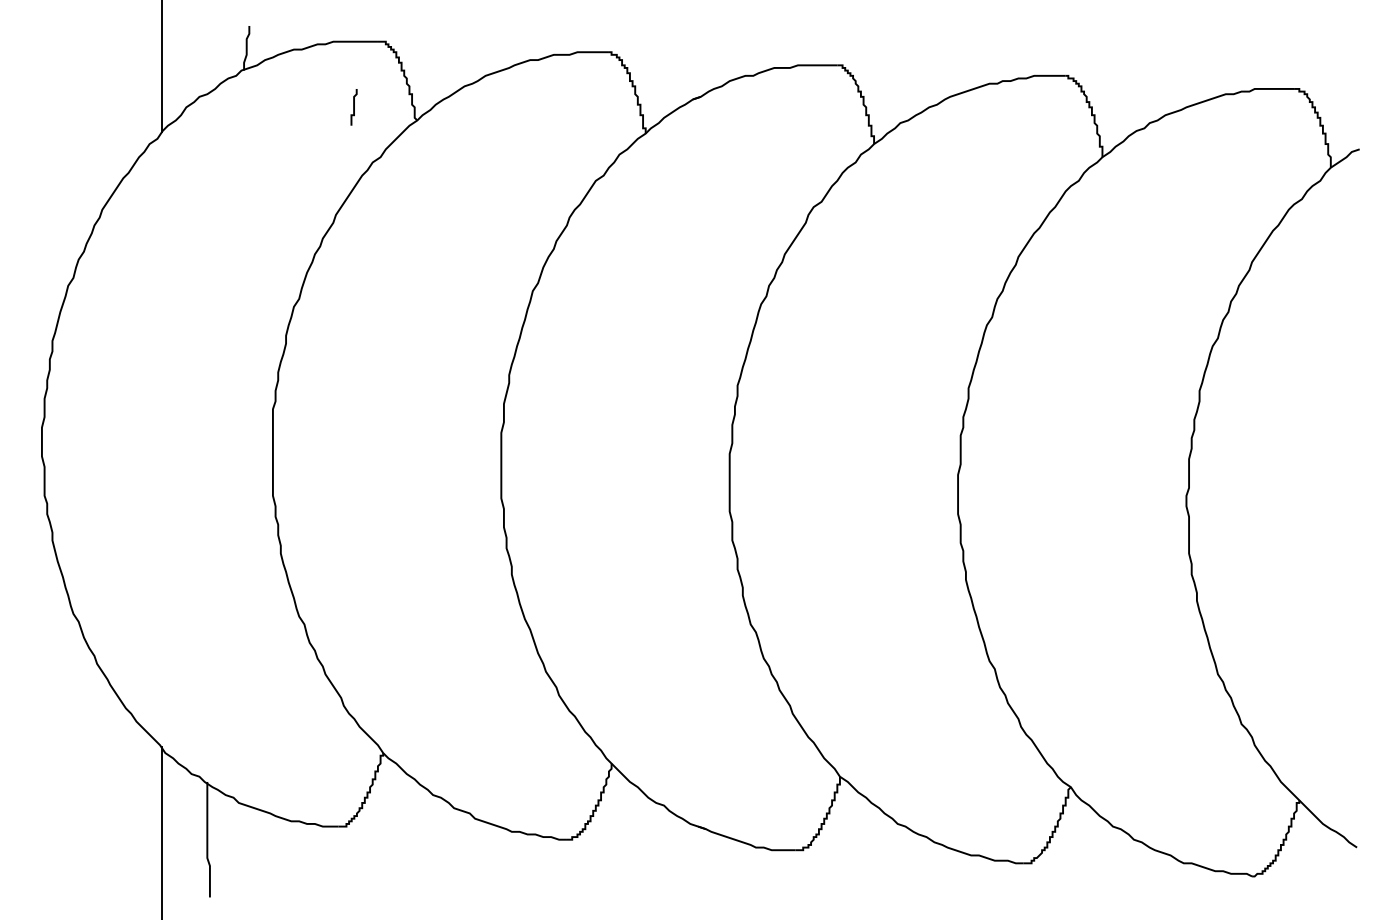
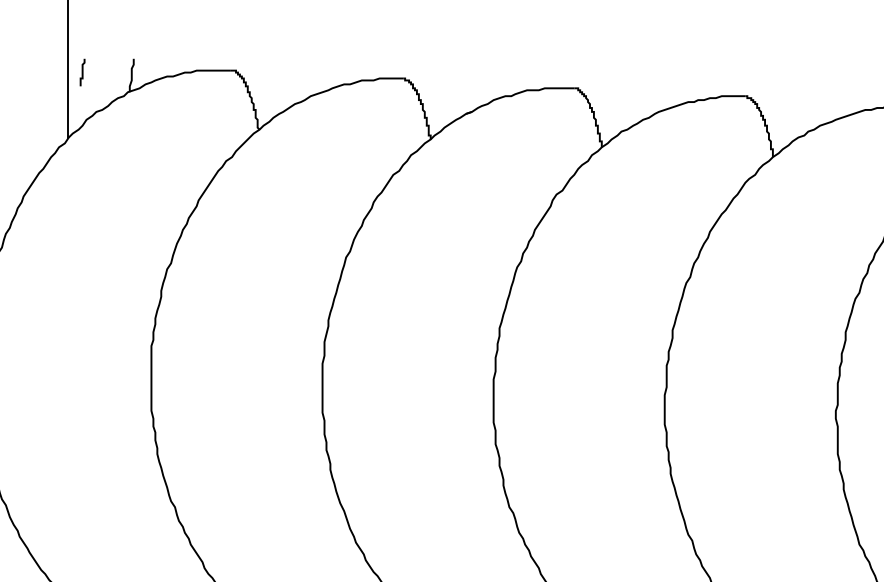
curve: (353, 107) -> (82, 72), moved

